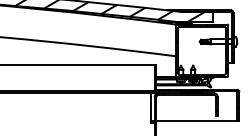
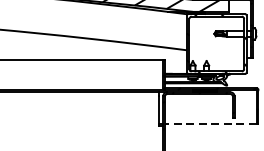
line: (196, 121) -> (210, 124), solid -> dashed

